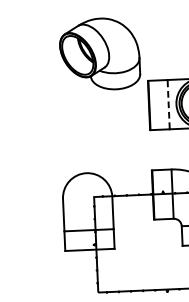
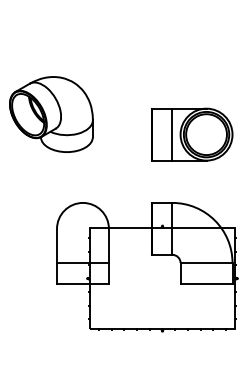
part: (99, 54) -> (51, 114), moved
line: (168, 104) -> (172, 134), dashed -> solid

